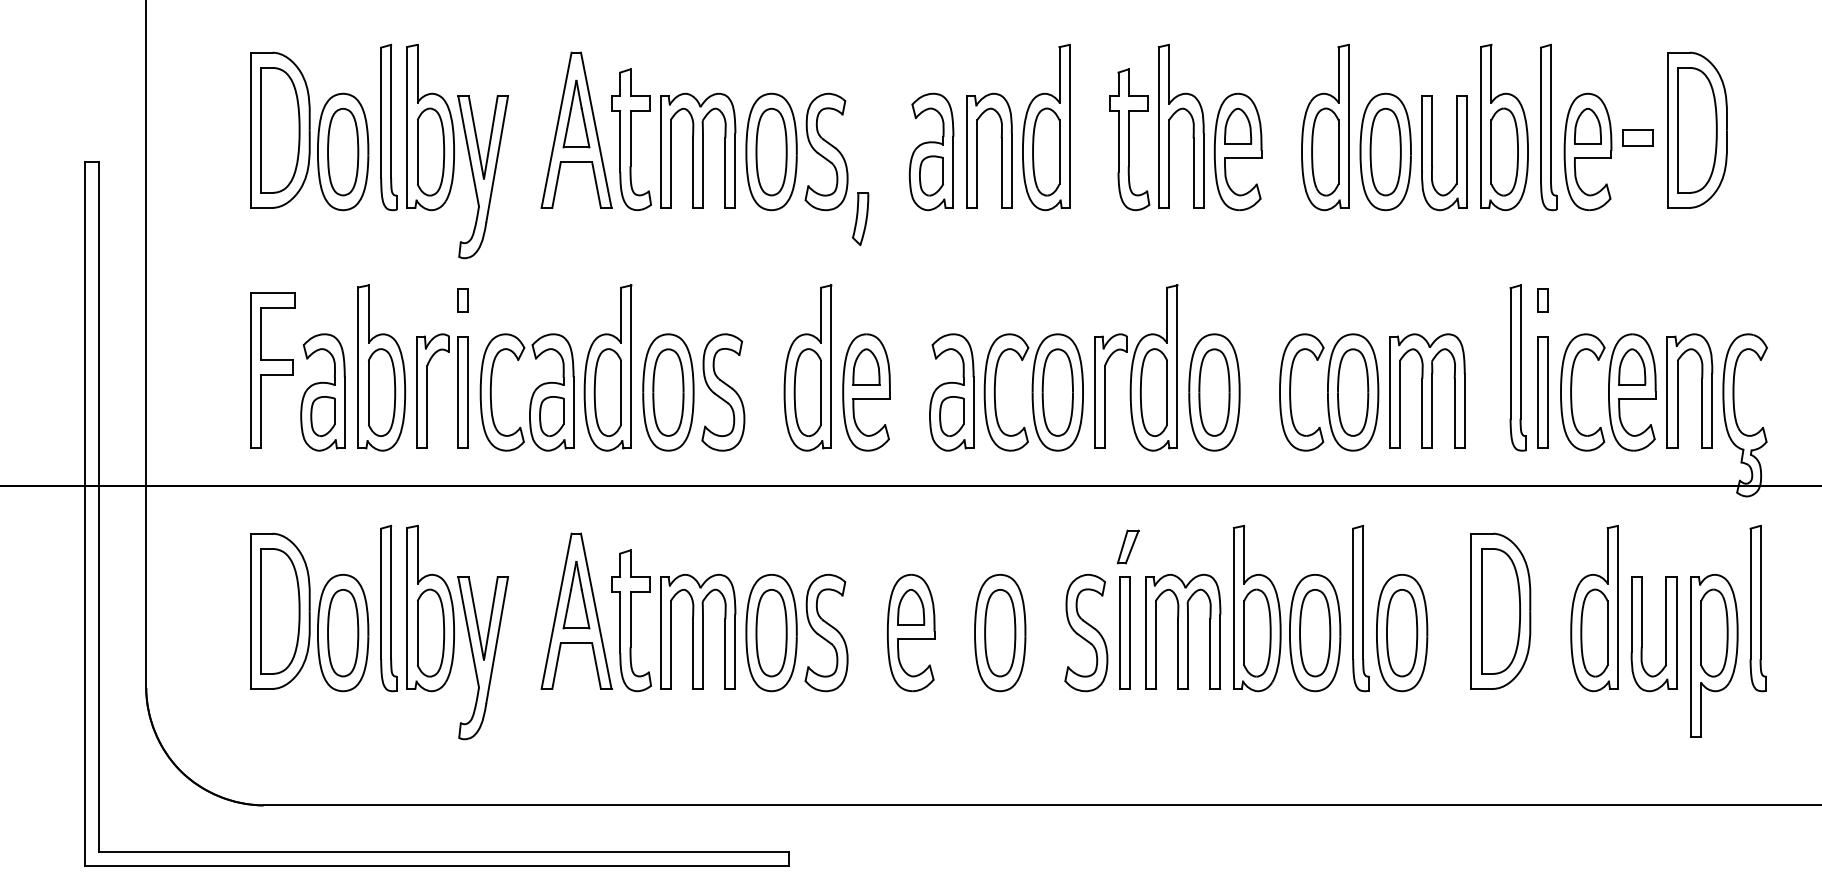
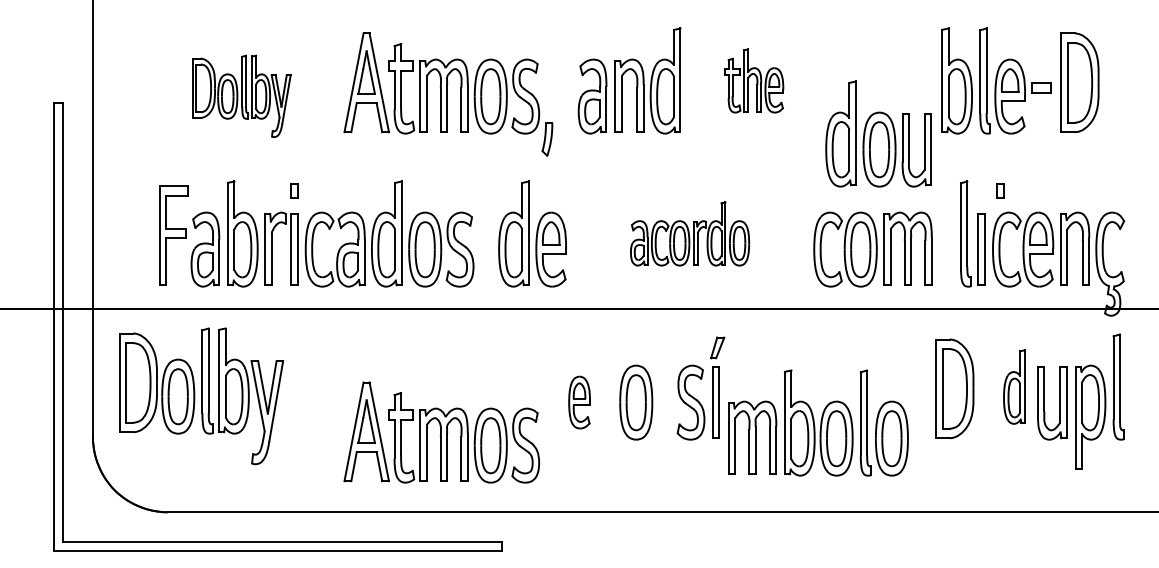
part: (1186, 126) -> (754, 80), size x0.6
part: (1384, 126) -> (878, 133), moved
part: (379, 151) -> (241, 96), size x0.6
part: (1542, 299) -> (1000, 190), moved
part: (1083, 367) -> (689, 233), size x0.6
part: (1286, 607) -> (818, 422), moved
part: (1594, 607) -> (1014, 386), size x0.7
part: (694, 612) -> (441, 432), moved
part: (379, 632) -> (201, 396), moved
part: (911, 632) -> (579, 402), size x0.7

